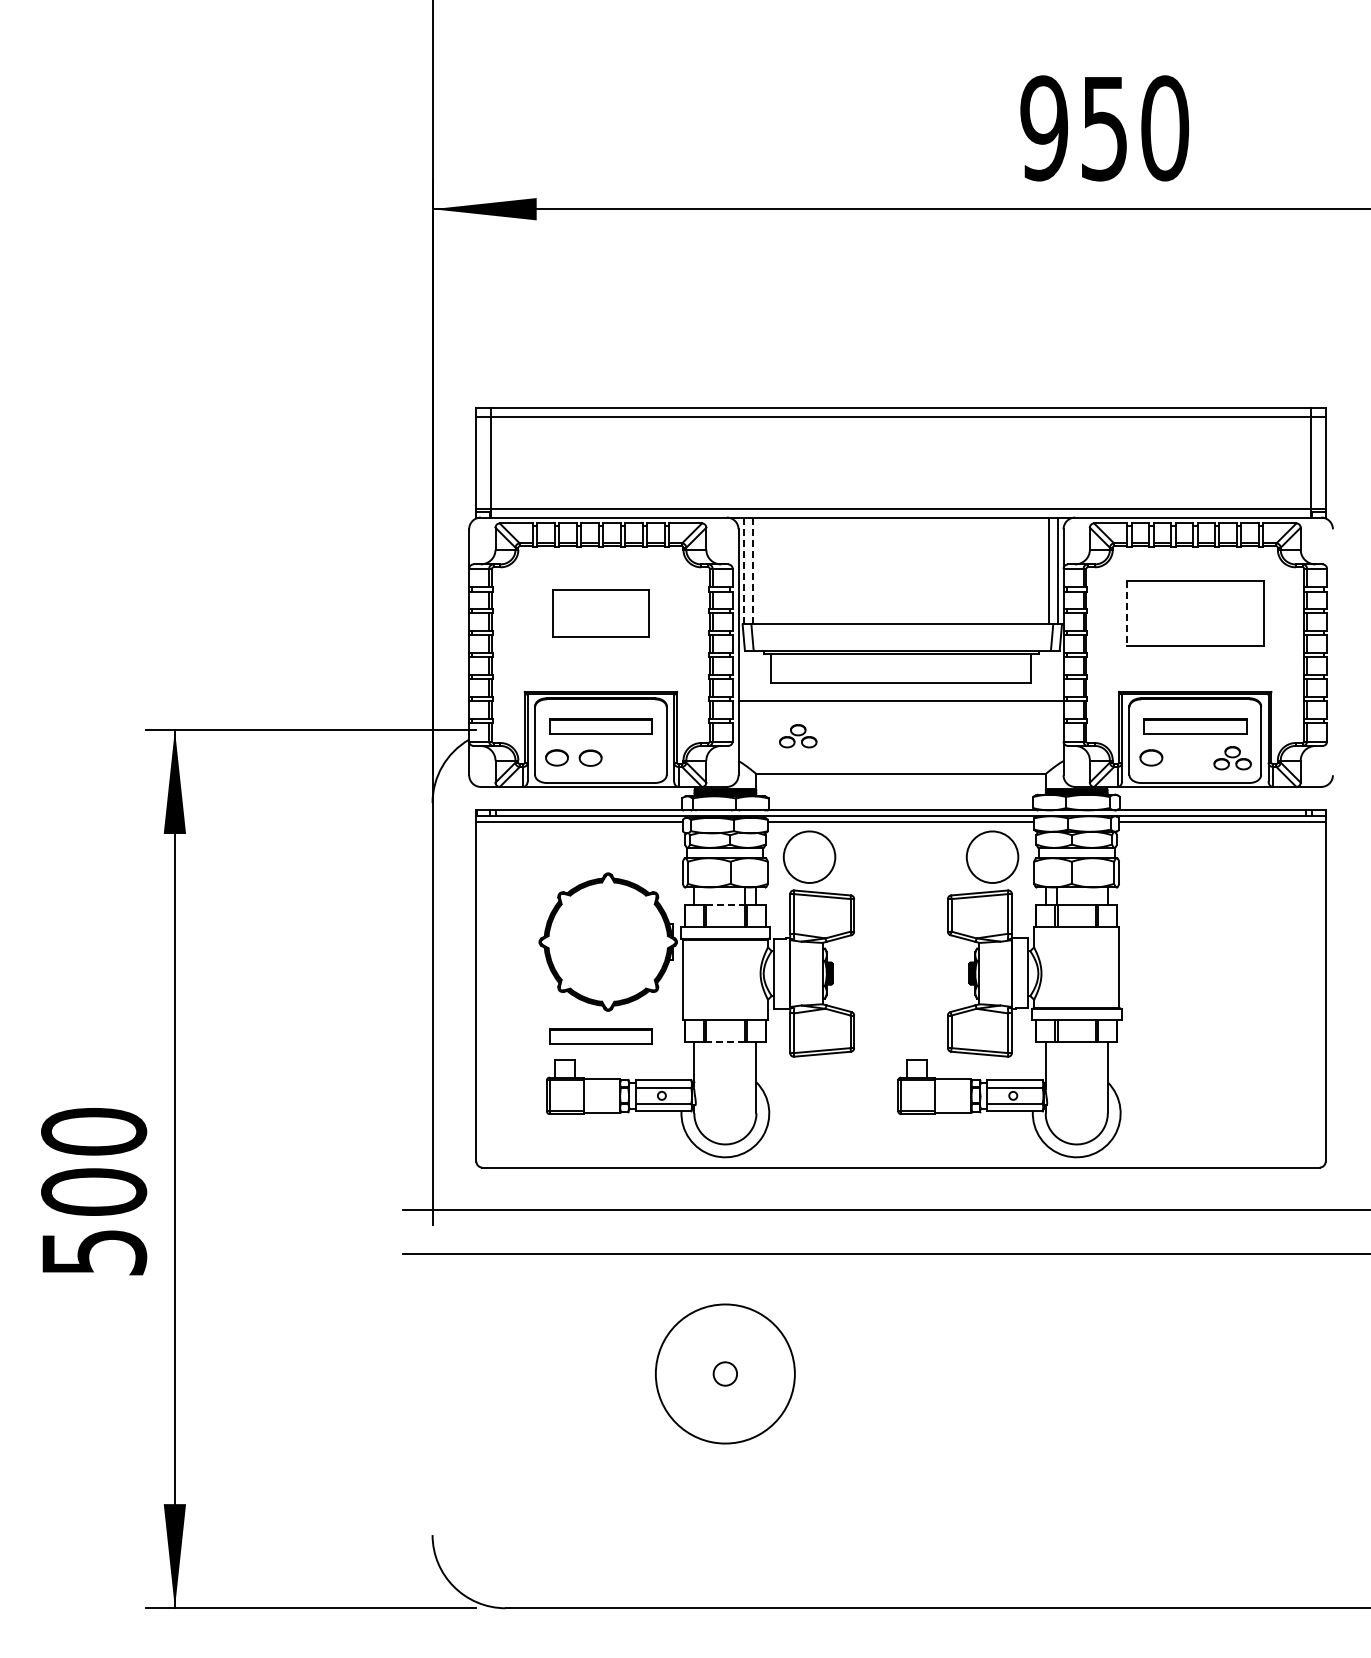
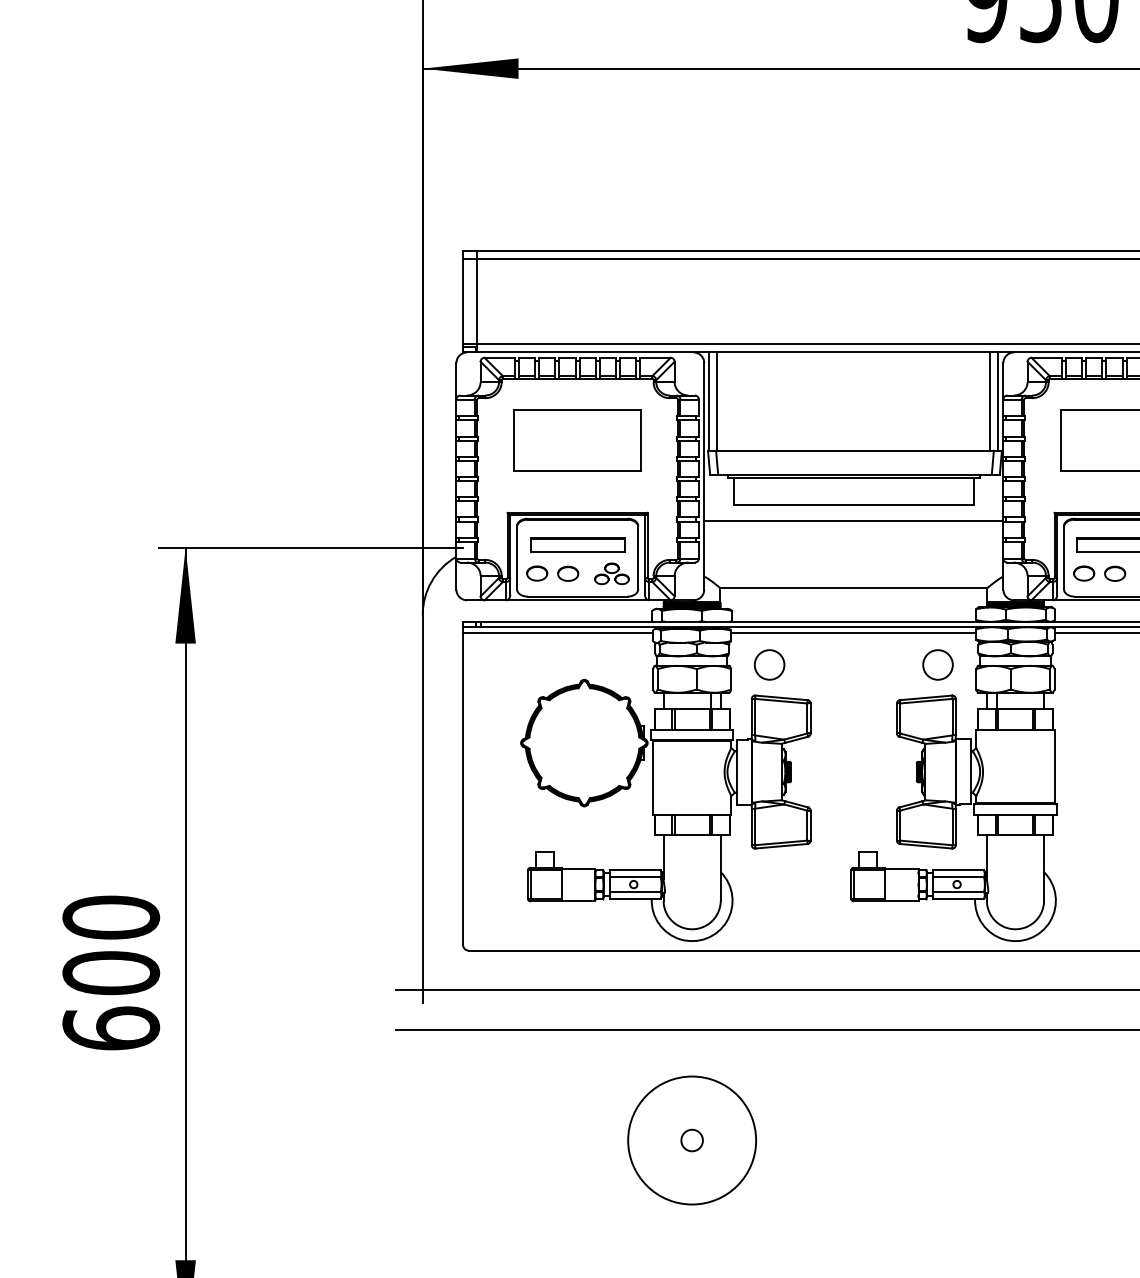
line: (744, 570) -> (709, 401), dashed -> solid
line: (752, 571) -> (717, 402), dashed -> solid
part: (600, 613) -> (577, 440), size x1.43
line: (1126, 613) -> (1061, 440), dashed -> solid
part: (798, 736) -> (612, 574), moved
part: (1184, 757) -> (1114, 573), added
circle: (809, 857) -> (769, 665), size x0.62
circle: (992, 857) -> (937, 665), size x0.62
line: (725, 905) -> (692, 709), dashed -> solid
part: (600, 1036) -> (577, 829), removed
line: (724, 1042) -> (691, 835), dashed -> solid
text: (94, 1251) -> (111, 1027), 500 -> 600

